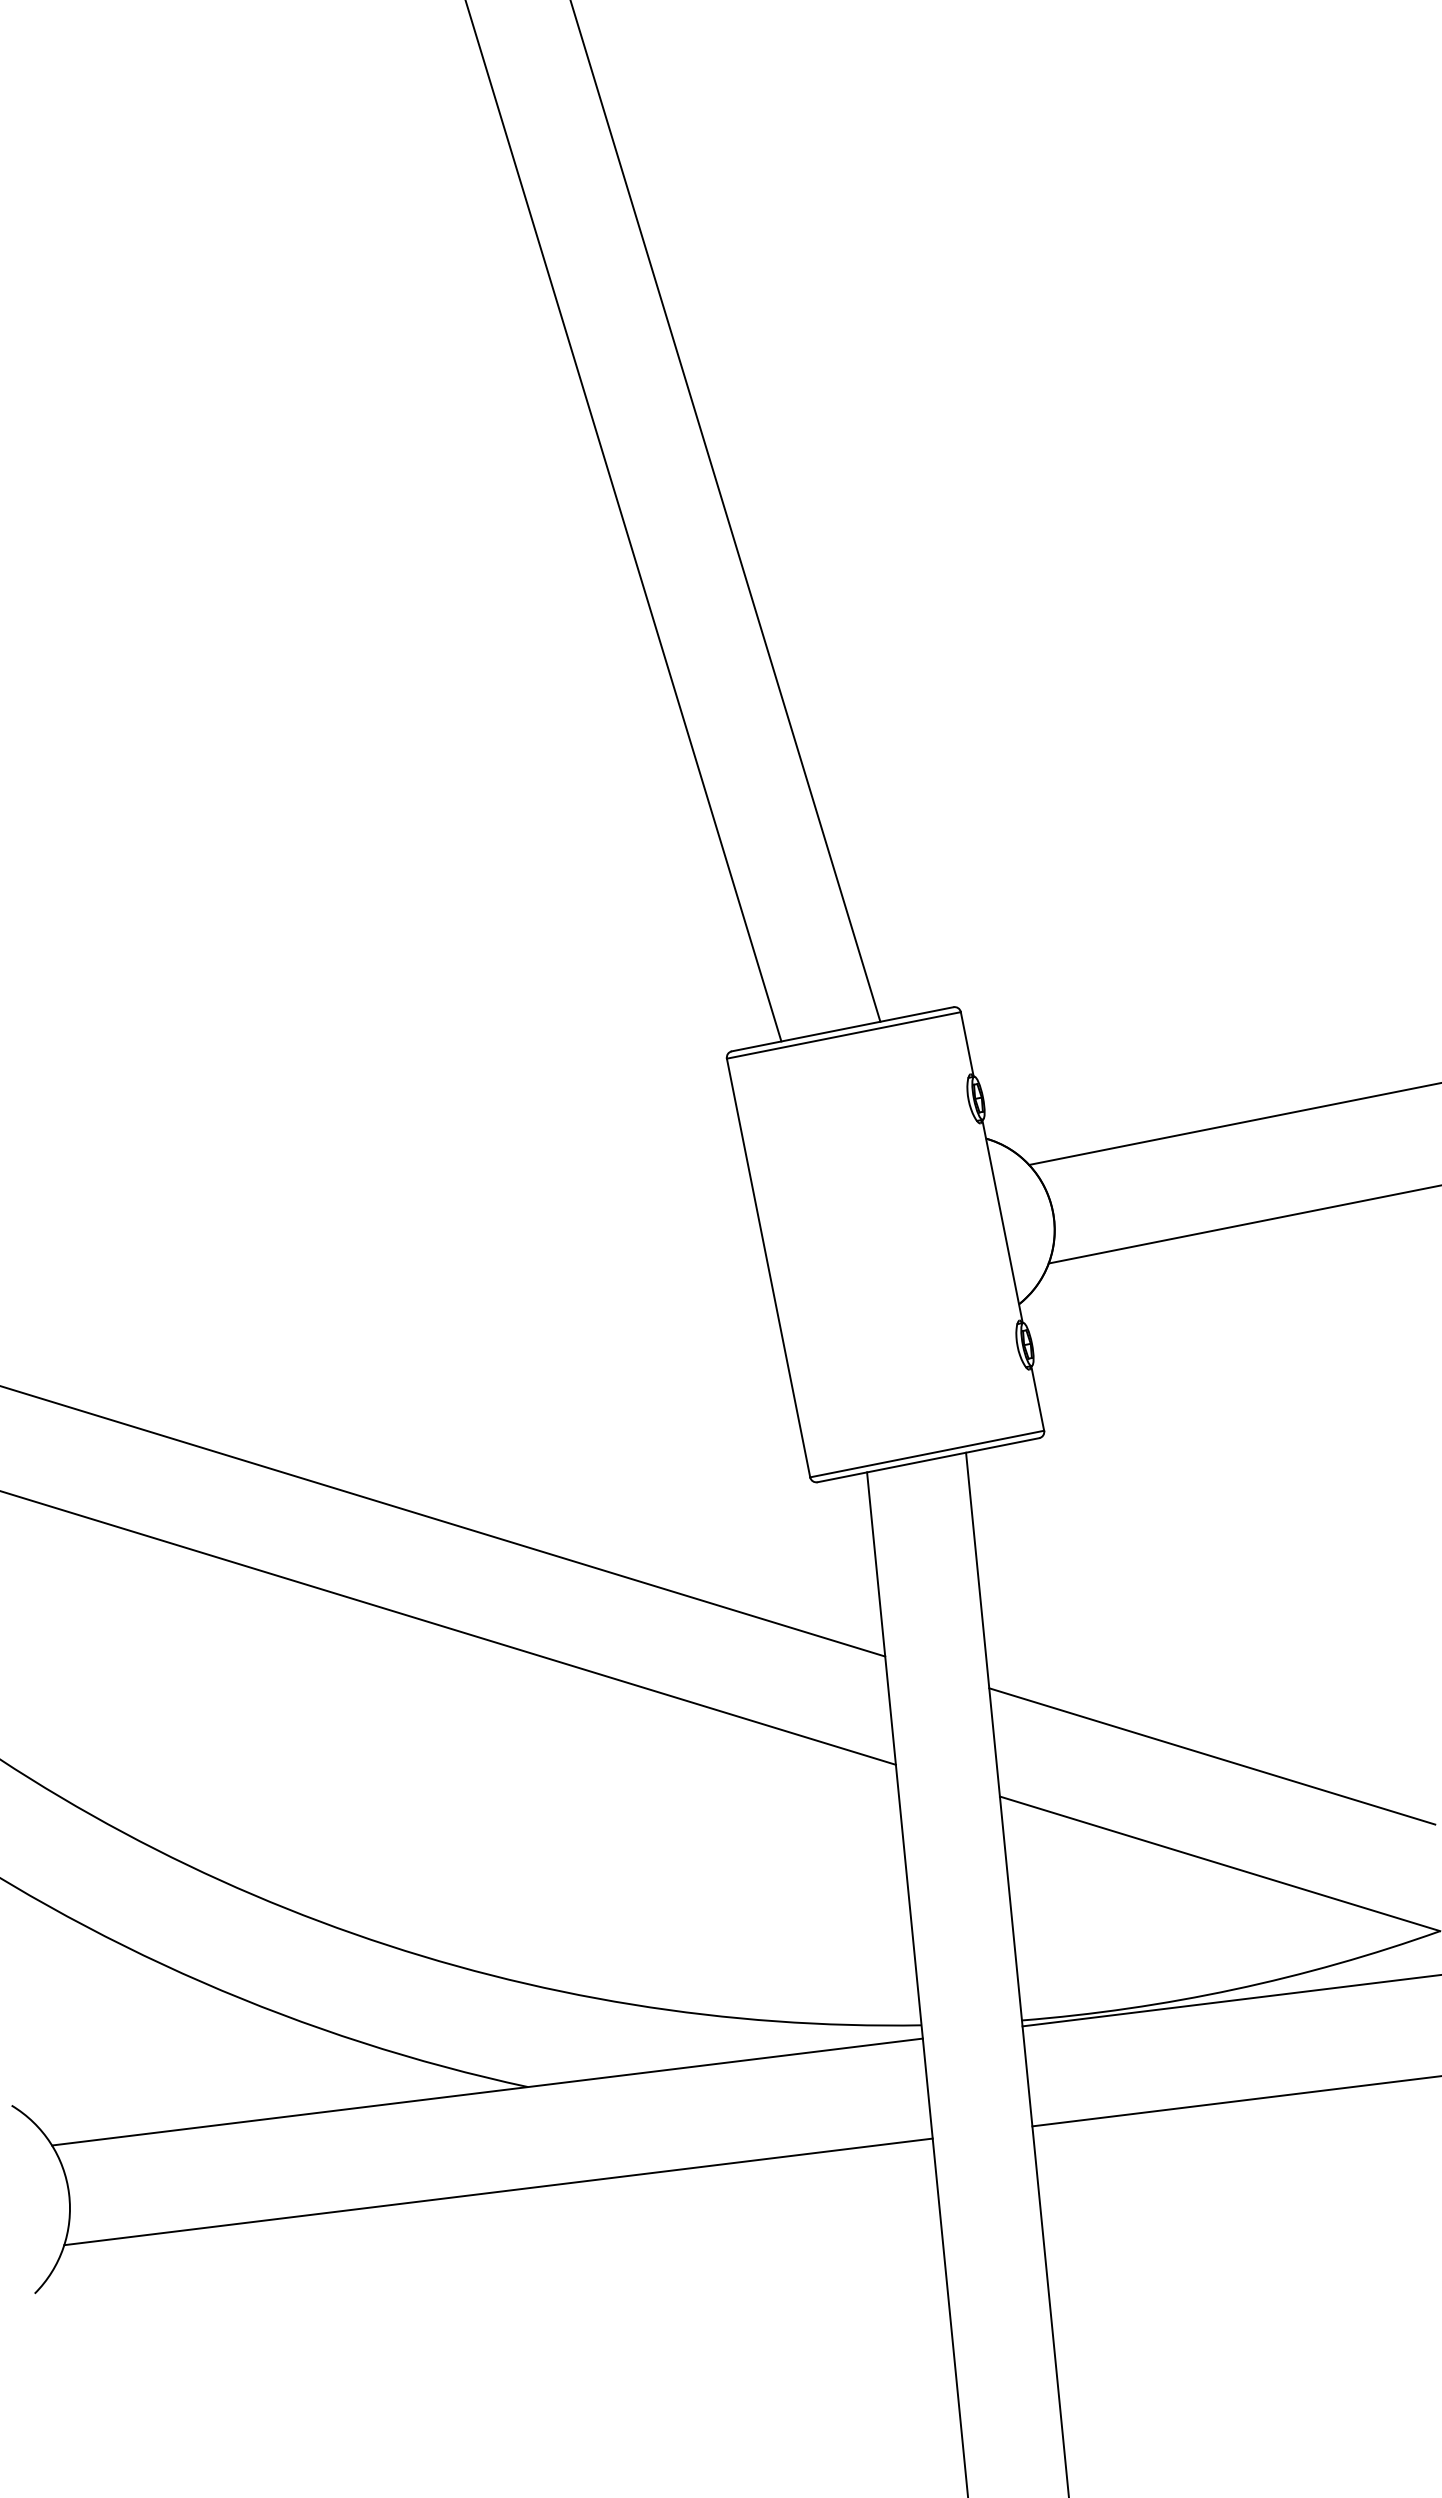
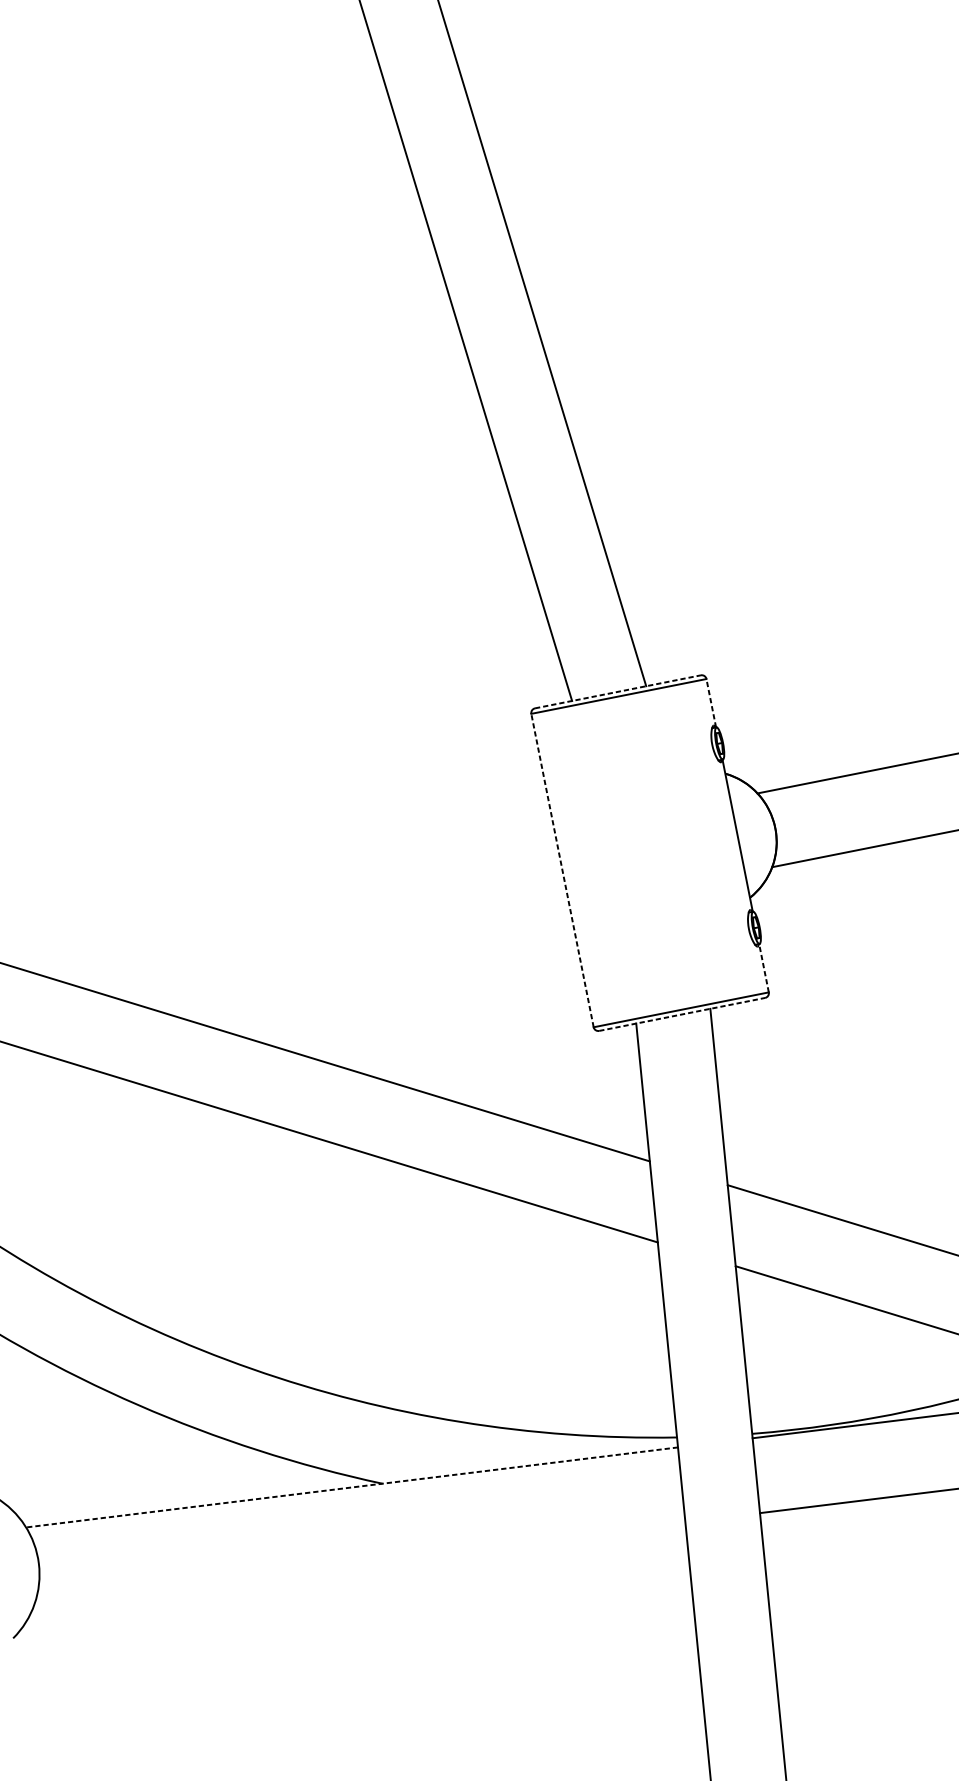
line: (842, 1029) -> (617, 692), solid -> dashed
line: (967, 1044) -> (711, 703), solid -> dashed
line: (768, 1267) -> (562, 870), solid -> dashed
line: (1037, 1398) -> (763, 968), solid -> dashed
line: (928, 1460) -> (682, 1014), solid -> dashed
line: (487, 2092) -> (352, 1487), solid -> dashed
line: (498, 2191) -> (360, 1561), removed

